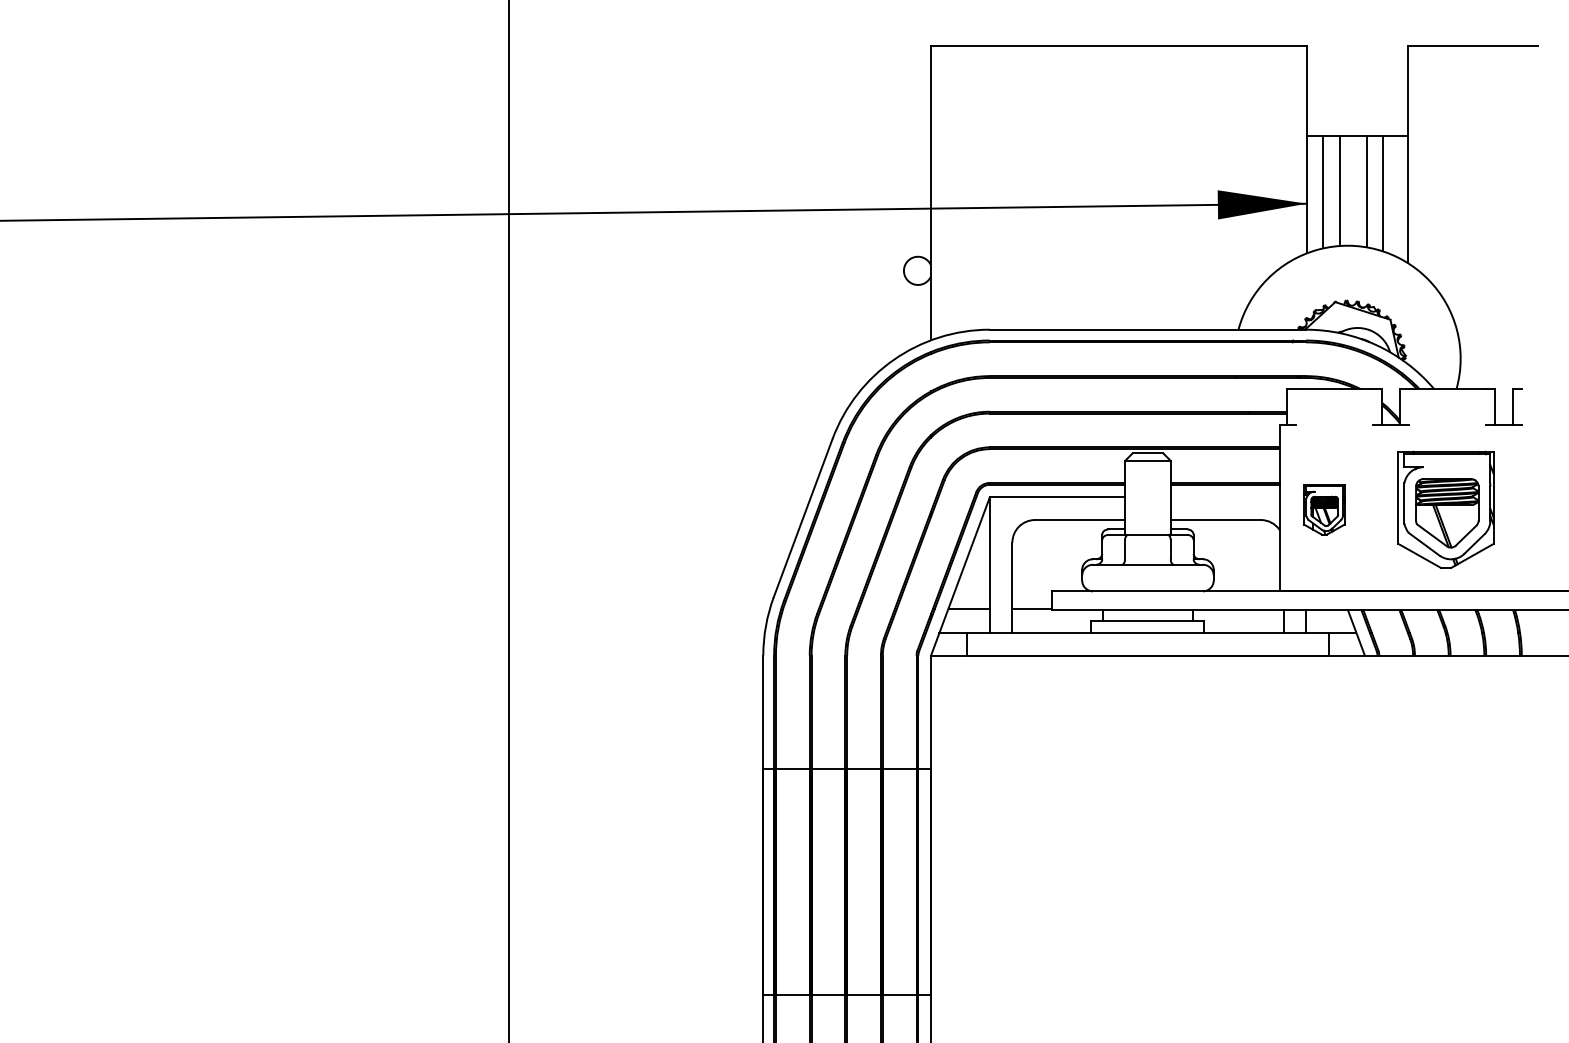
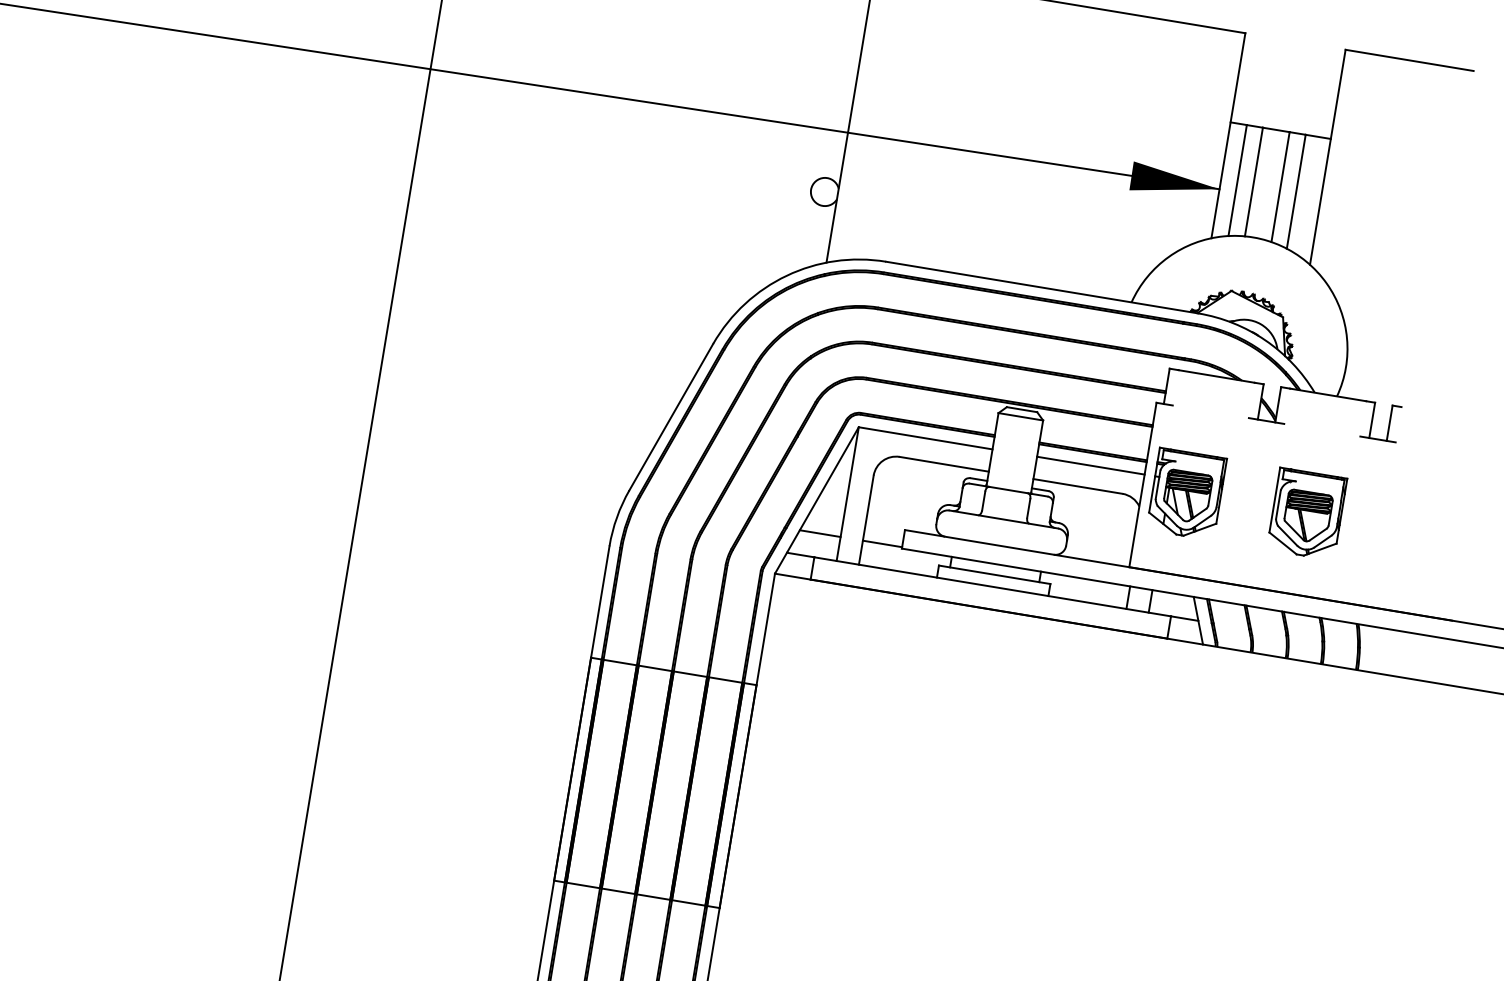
line: (1224, 497) -> (1090, 465), added
part: (1324, 509) -> (1187, 493), size x1.67
part: (1446, 509) -> (1307, 513), size x0.71

